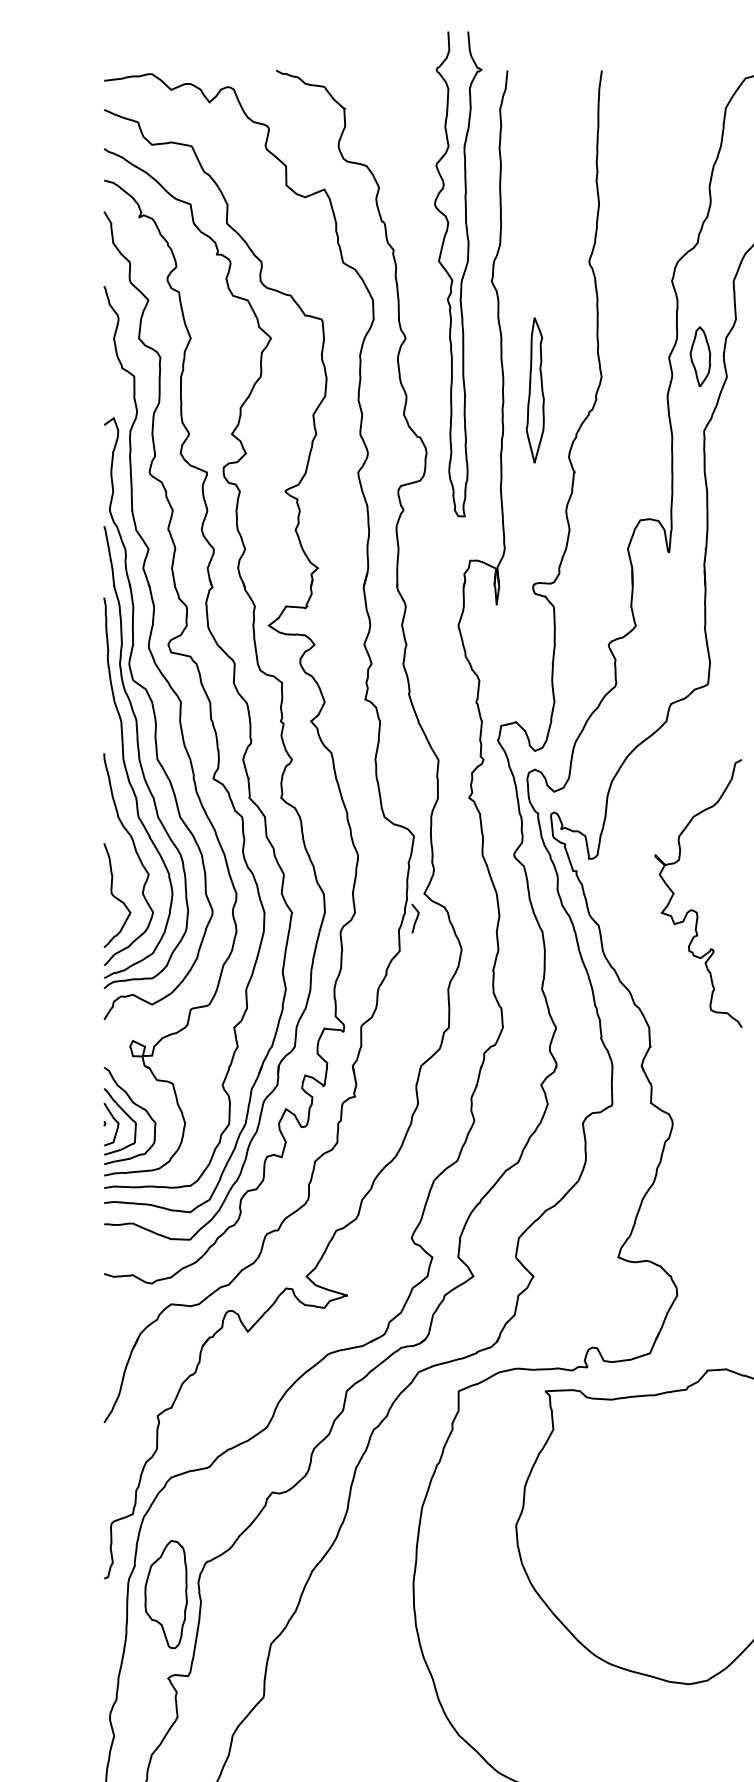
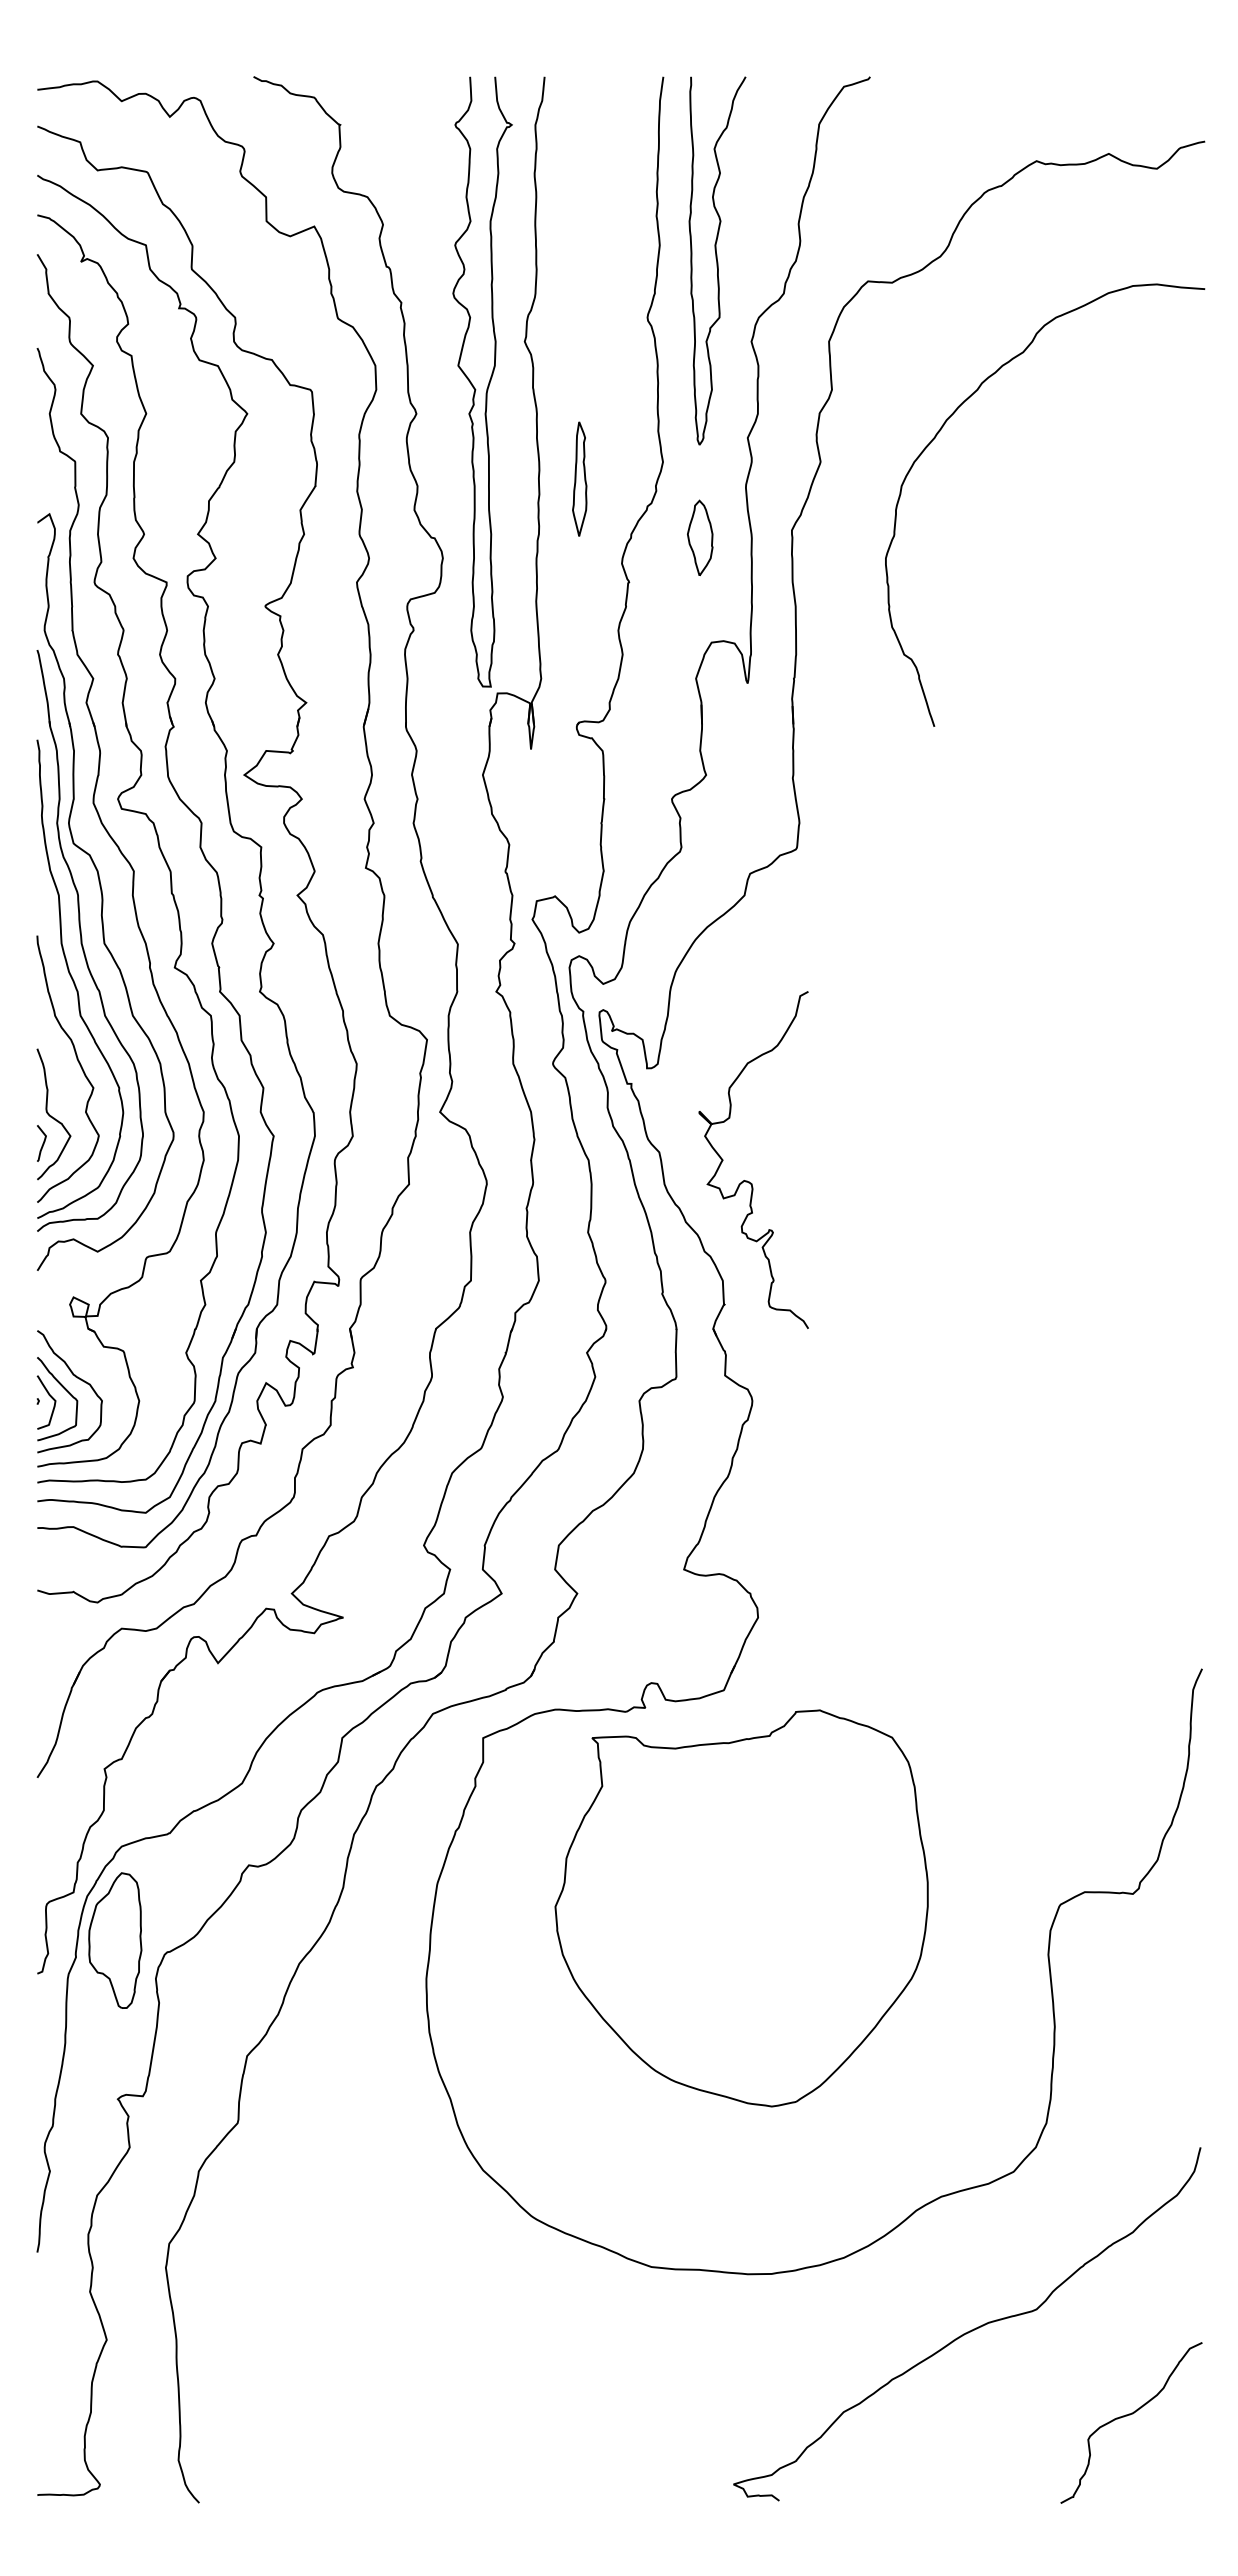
curve: (644, 216) -> (717, 260), added
curve: (462, 274) -> (488, 382), moved
part: (700, 356) -> (700, 537), moved
part: (535, 389) -> (579, 478), size x0.62
curve: (693, 909) -> (747, 1180), moved
curve: (415, 918) -> (42, 1143), moved
part: (166, 1594) -> (115, 1940), moved

